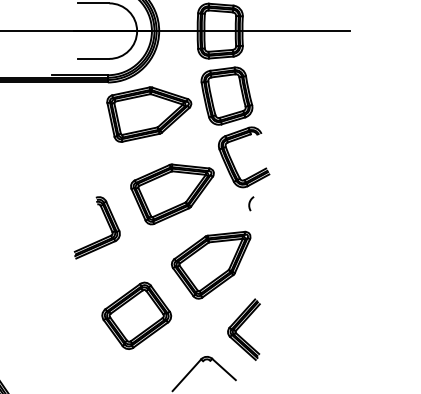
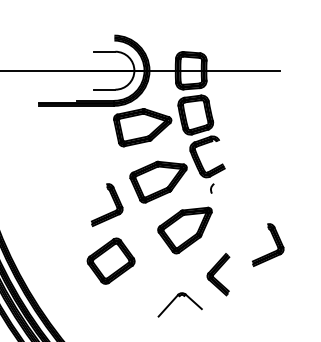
part: (342, 281) -> (274, 241), added
part: (135, 314) -> (110, 260), moved
part: (244, 329) -> (218, 274), moved

